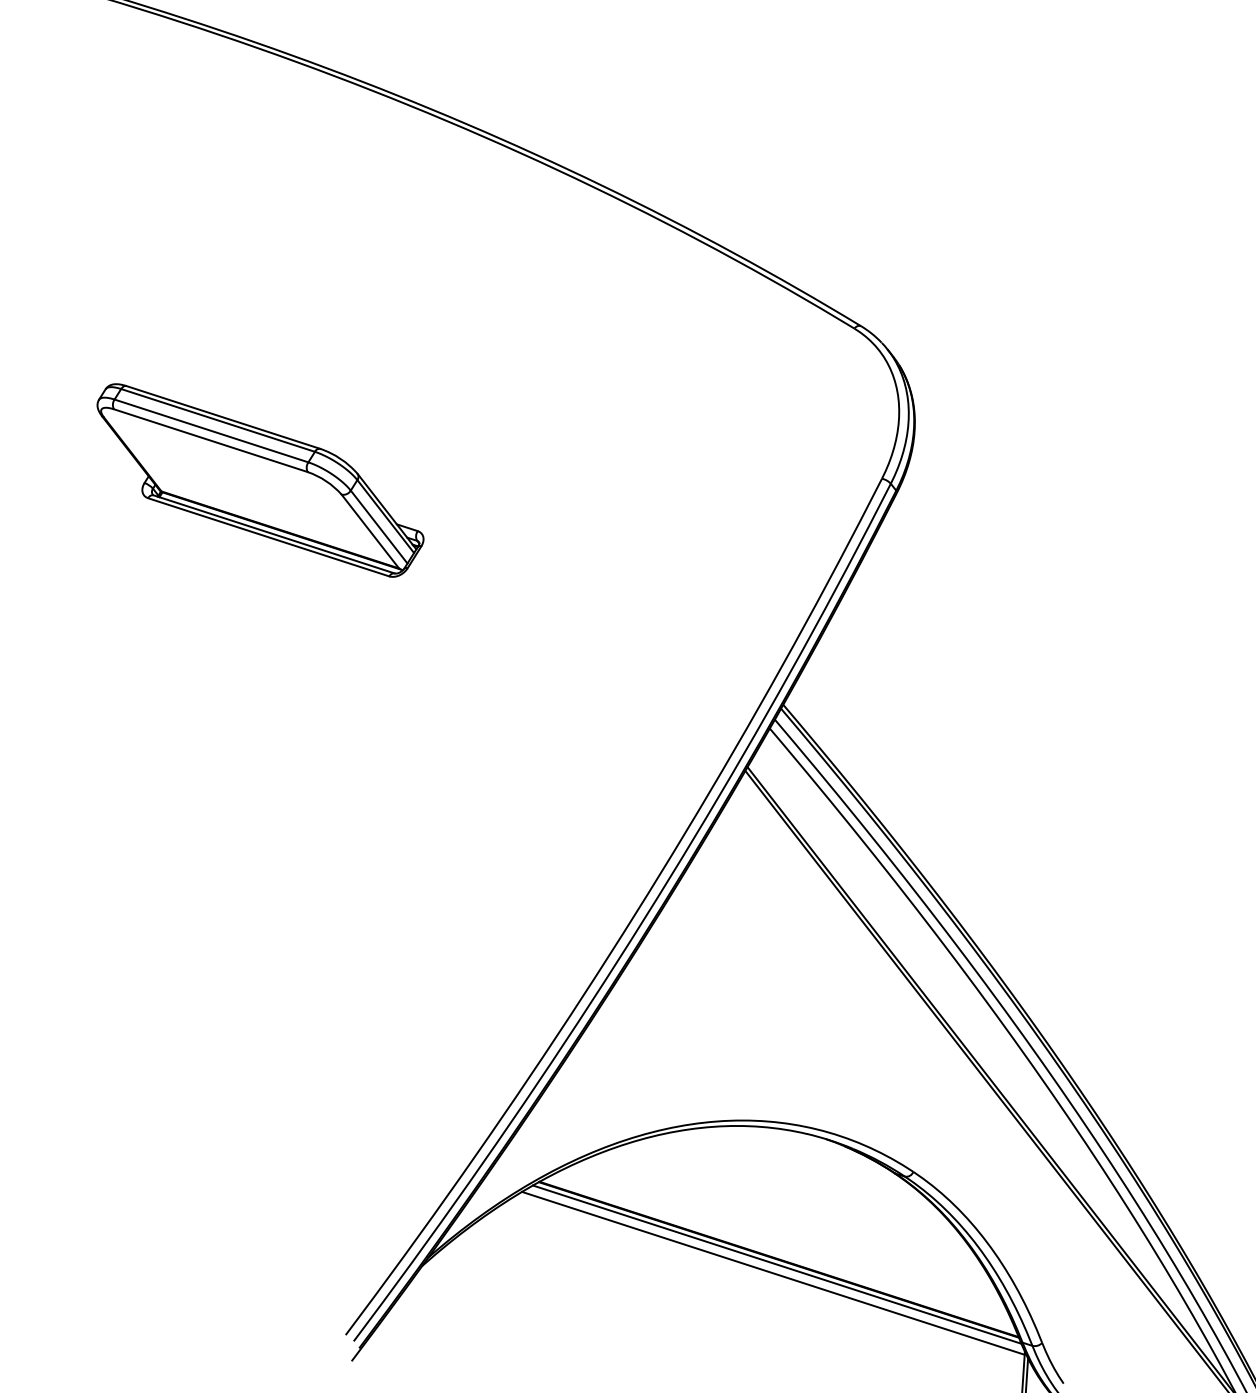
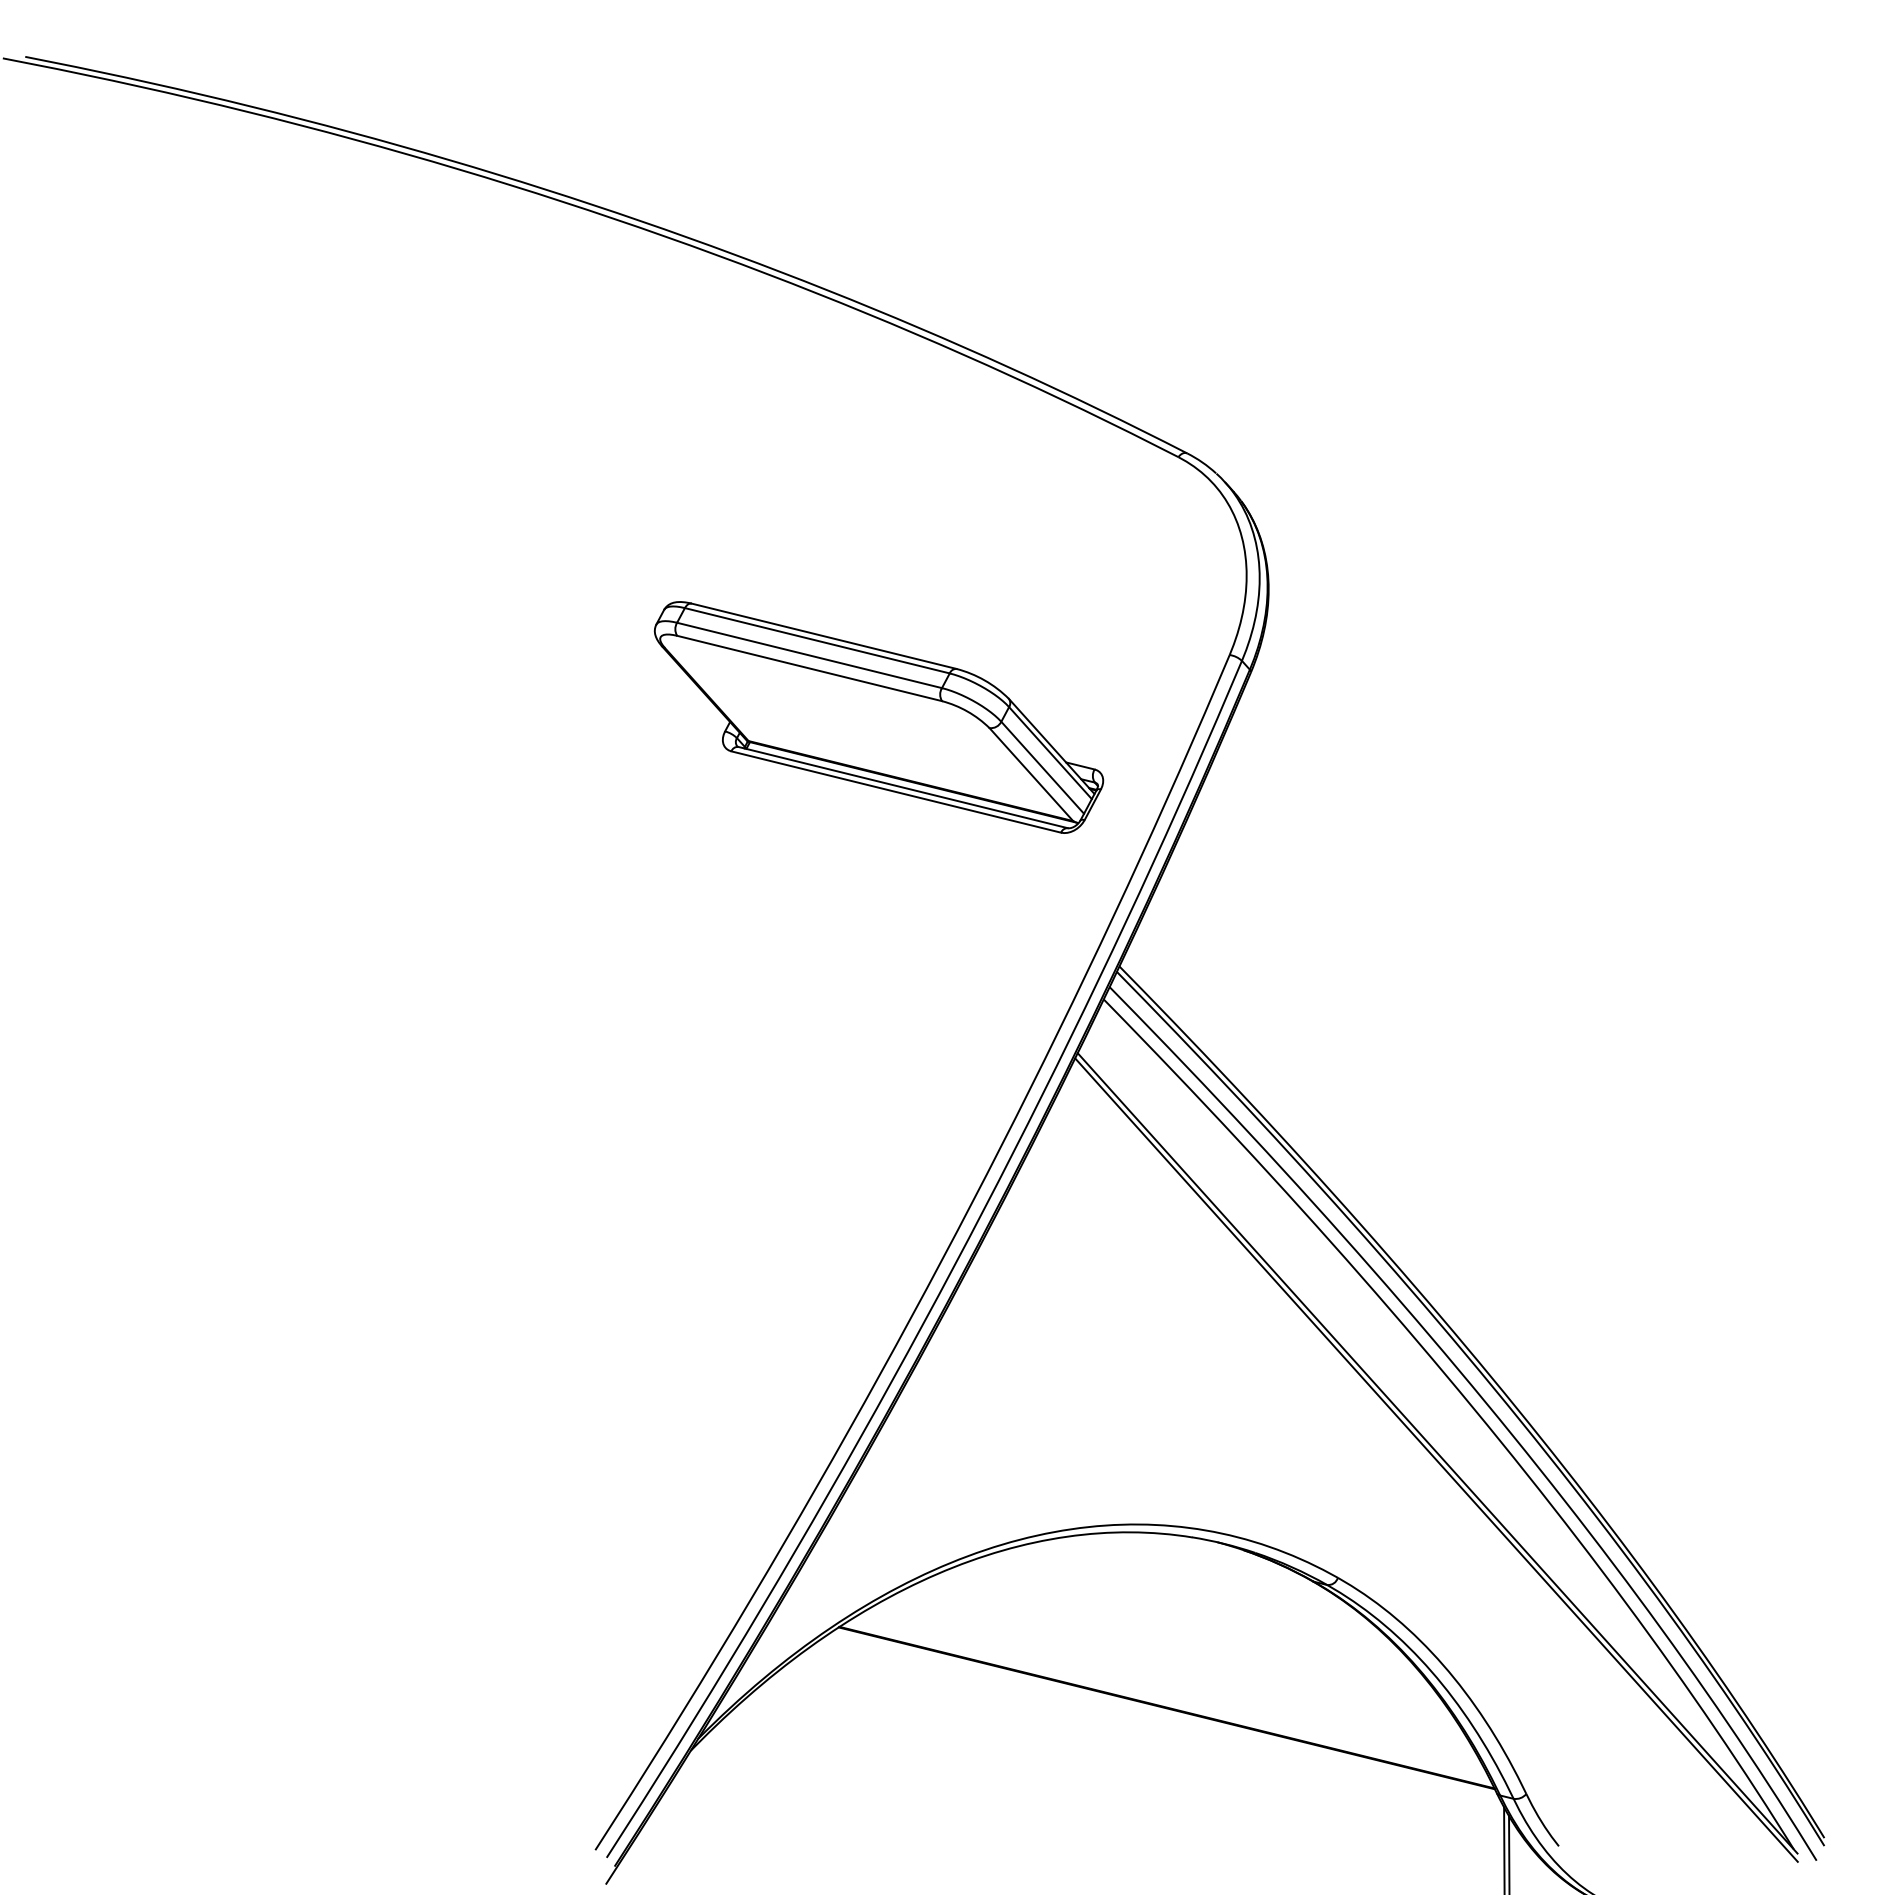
part: (259, 480) -> (878, 717), moved
line: (776, 1264) -> (1164, 1714), removed
line: (773, 1273) -> (1160, 1726), removed

